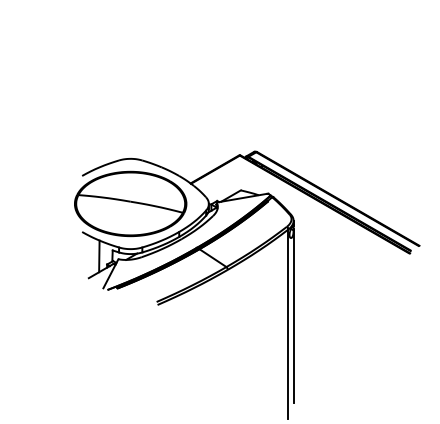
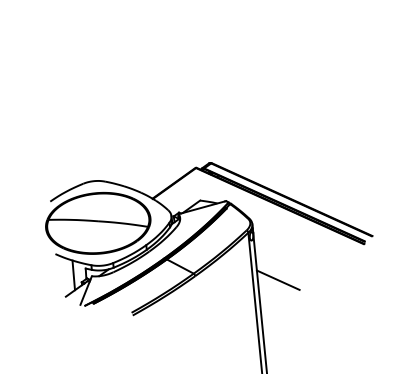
line: (314, 282) -> (277, 280), added

